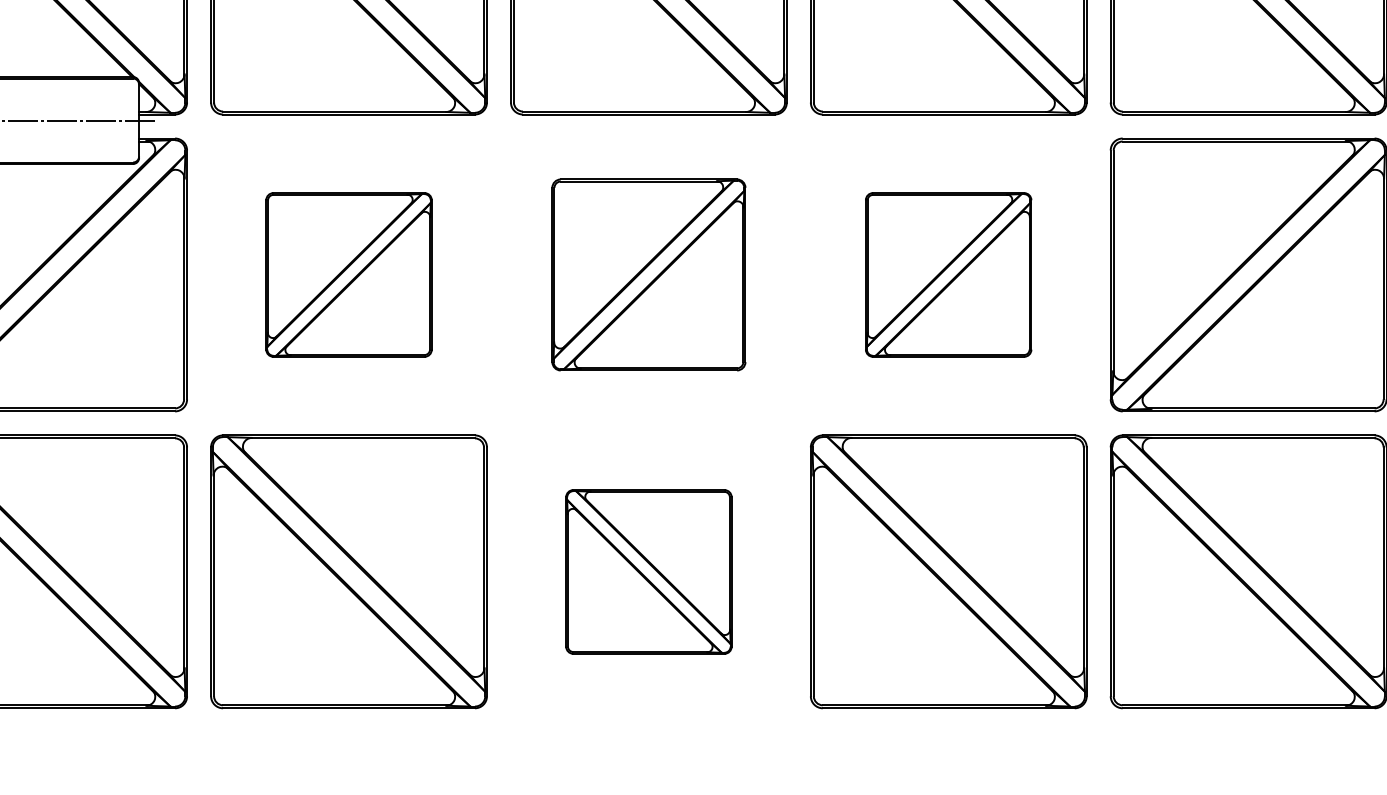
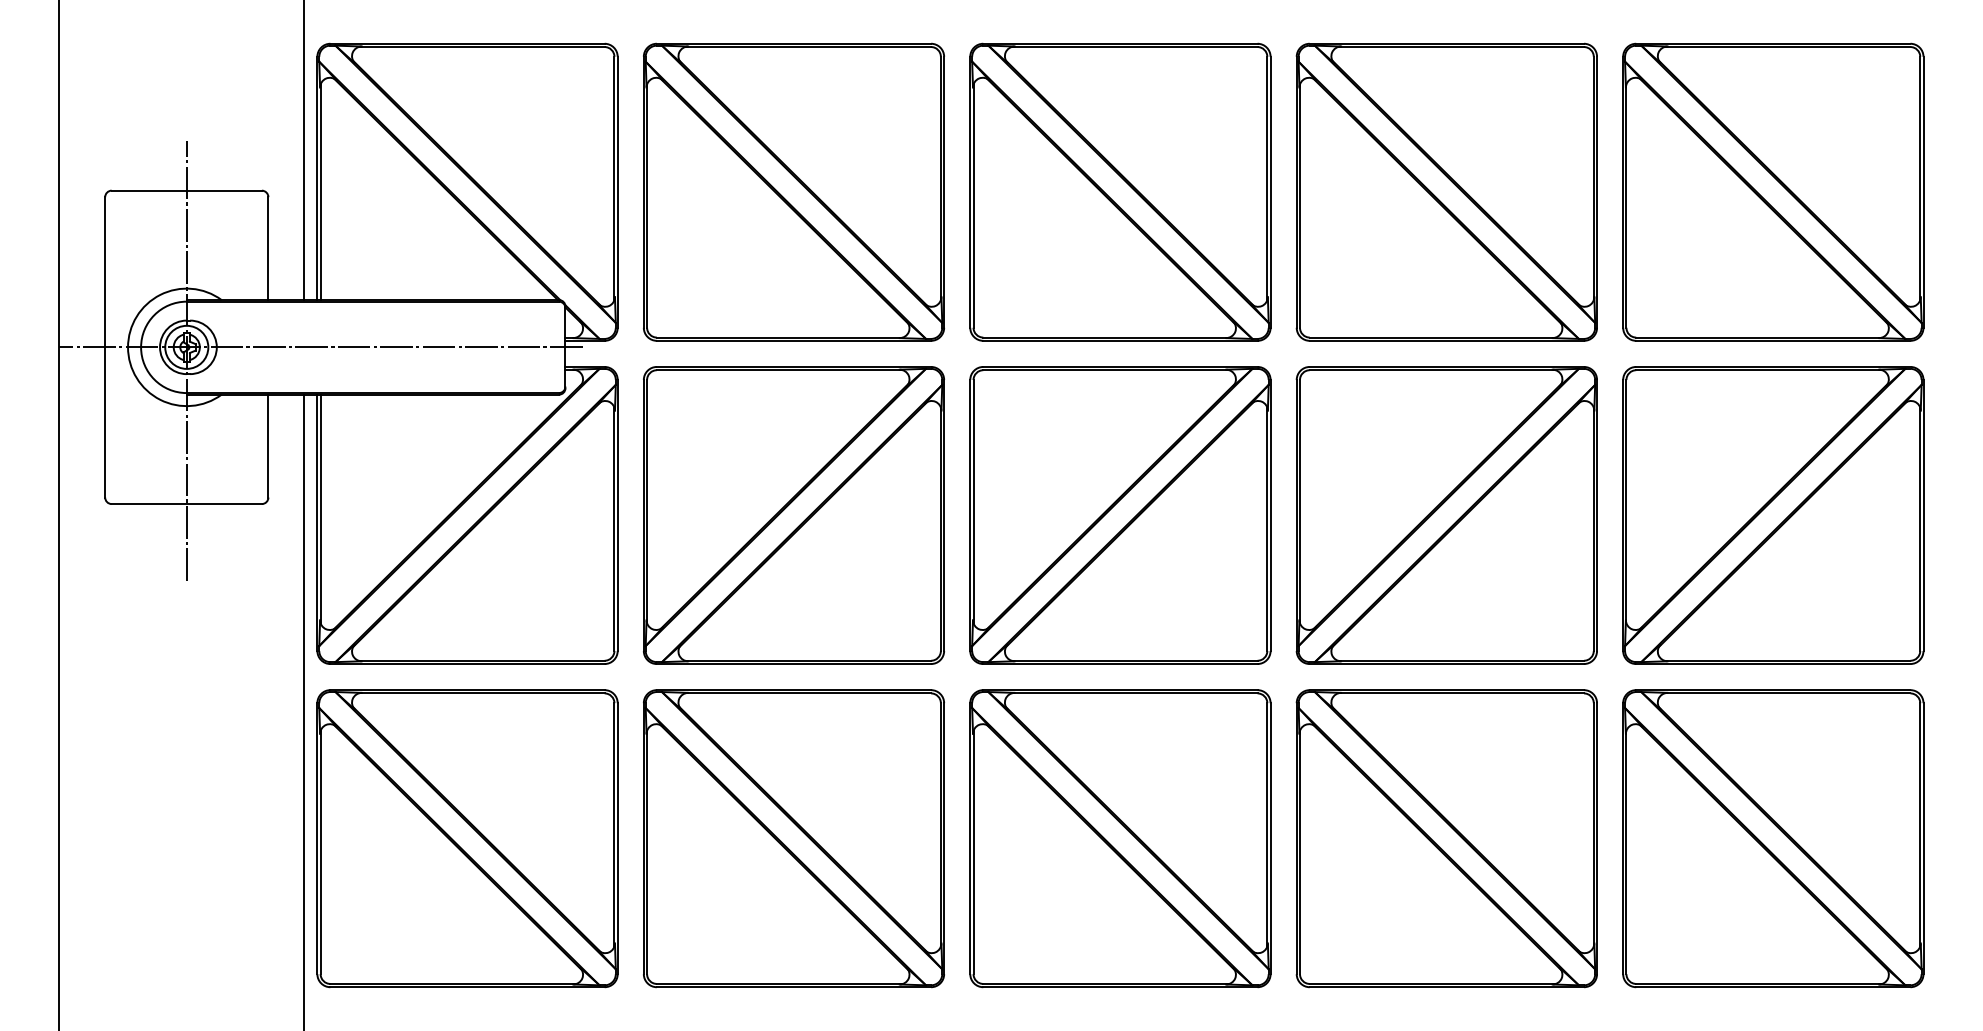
part: (348, 274) -> (793, 515), size x1.67
part: (648, 274) -> (1120, 515), size x1.43
part: (948, 274) -> (1446, 515), size x1.67
part: (648, 571) -> (1120, 838), size x1.67

